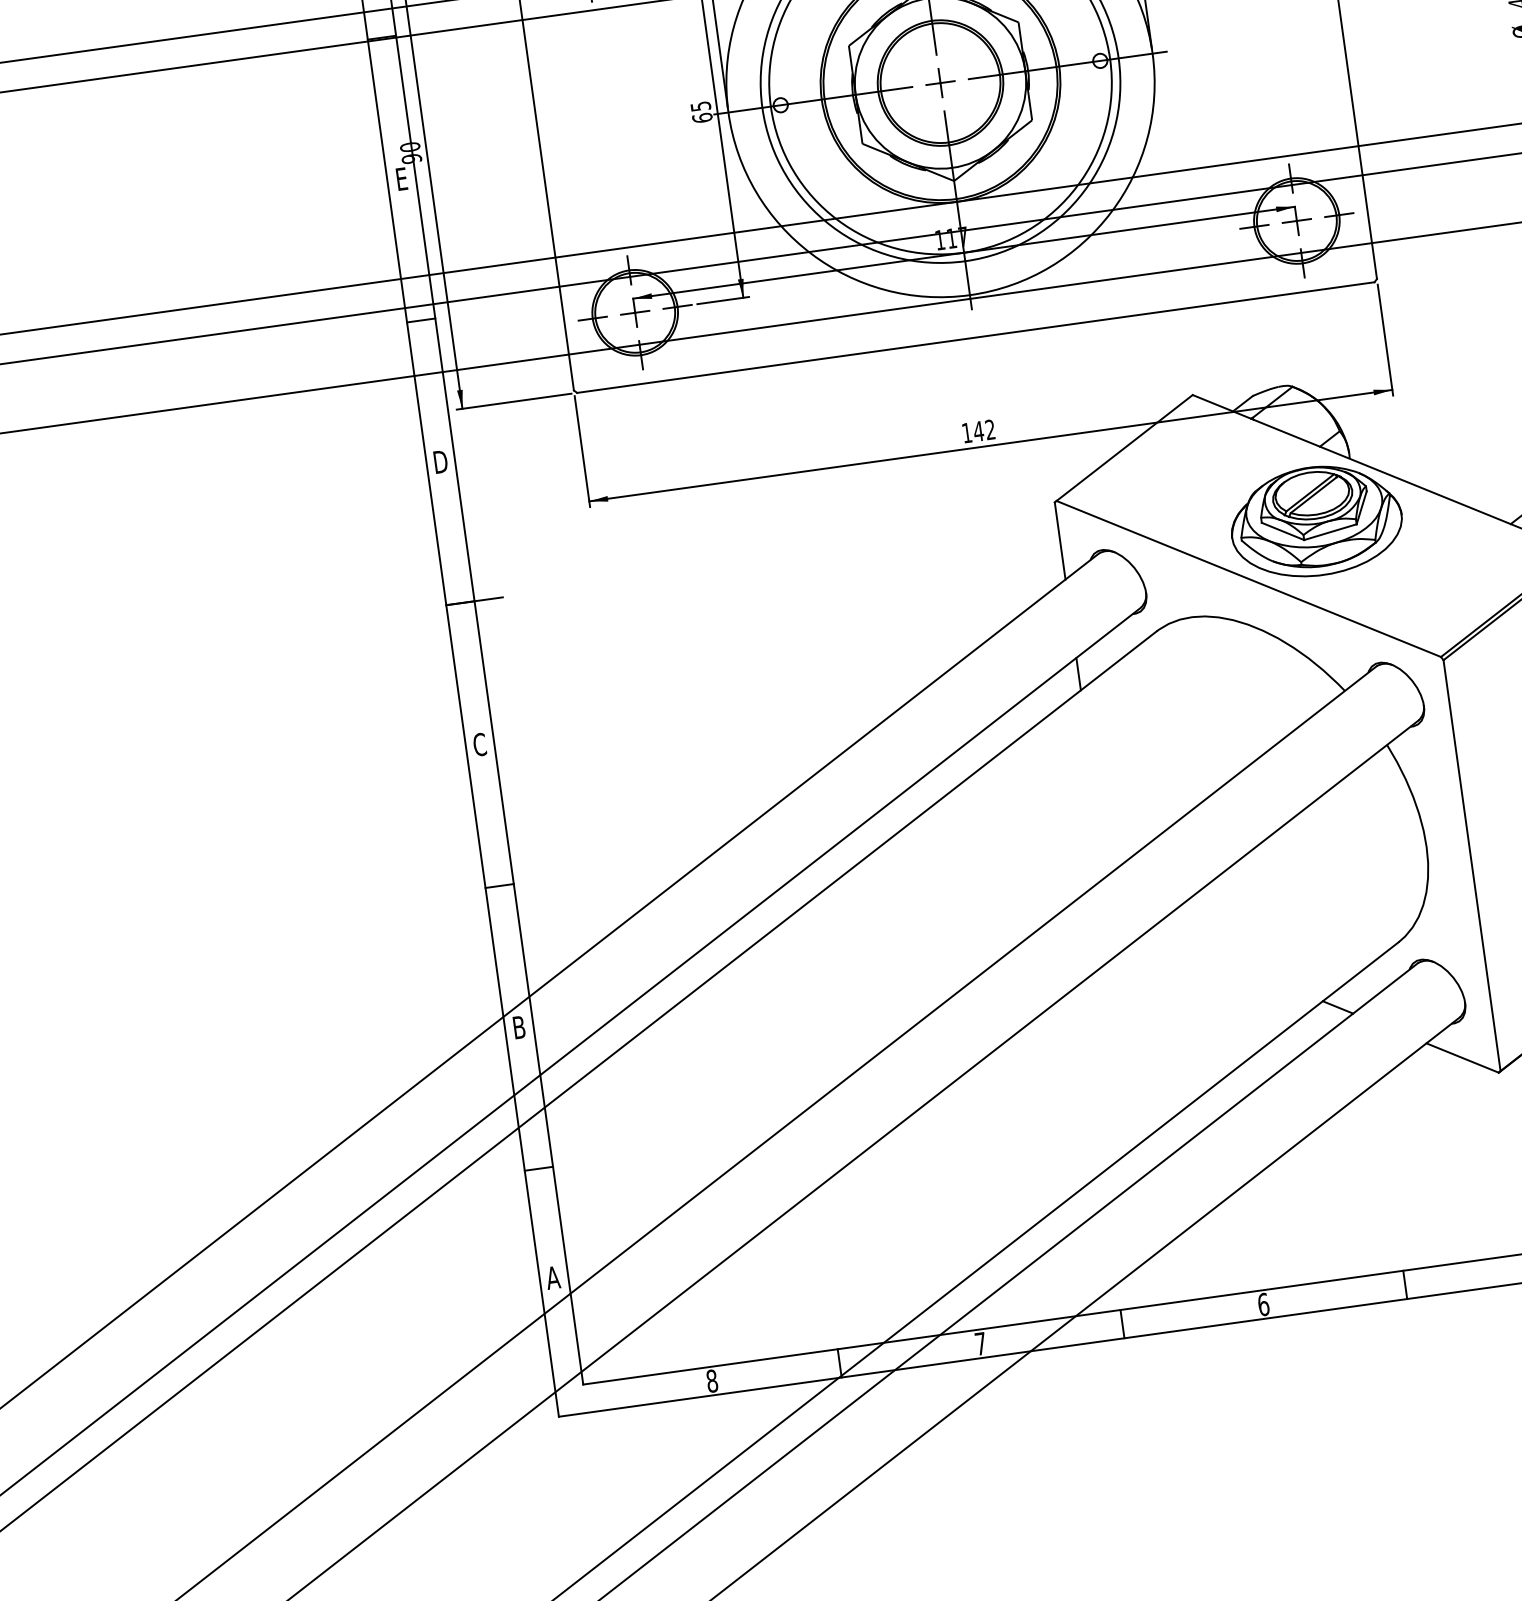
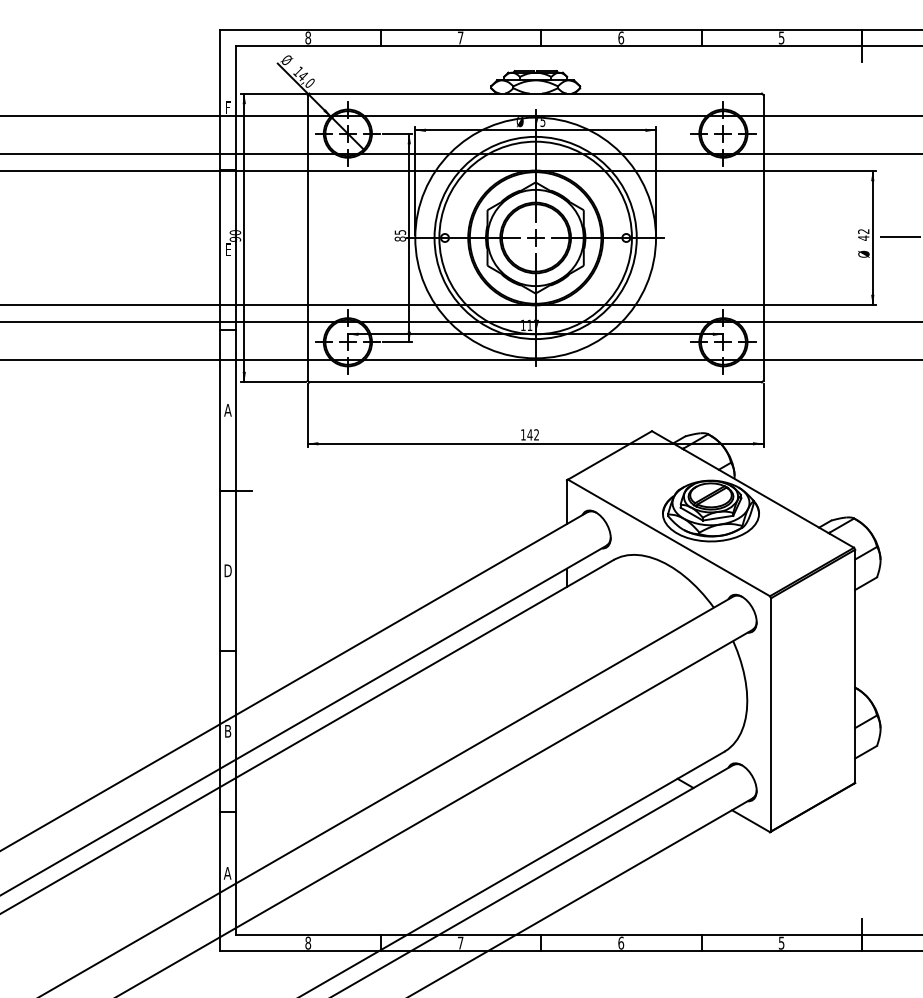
text: (700, 117) -> (399, 238), 65 -> 85
text: (439, 462) -> (227, 410), D -> A
text: (478, 744) -> (227, 570), C -> D

